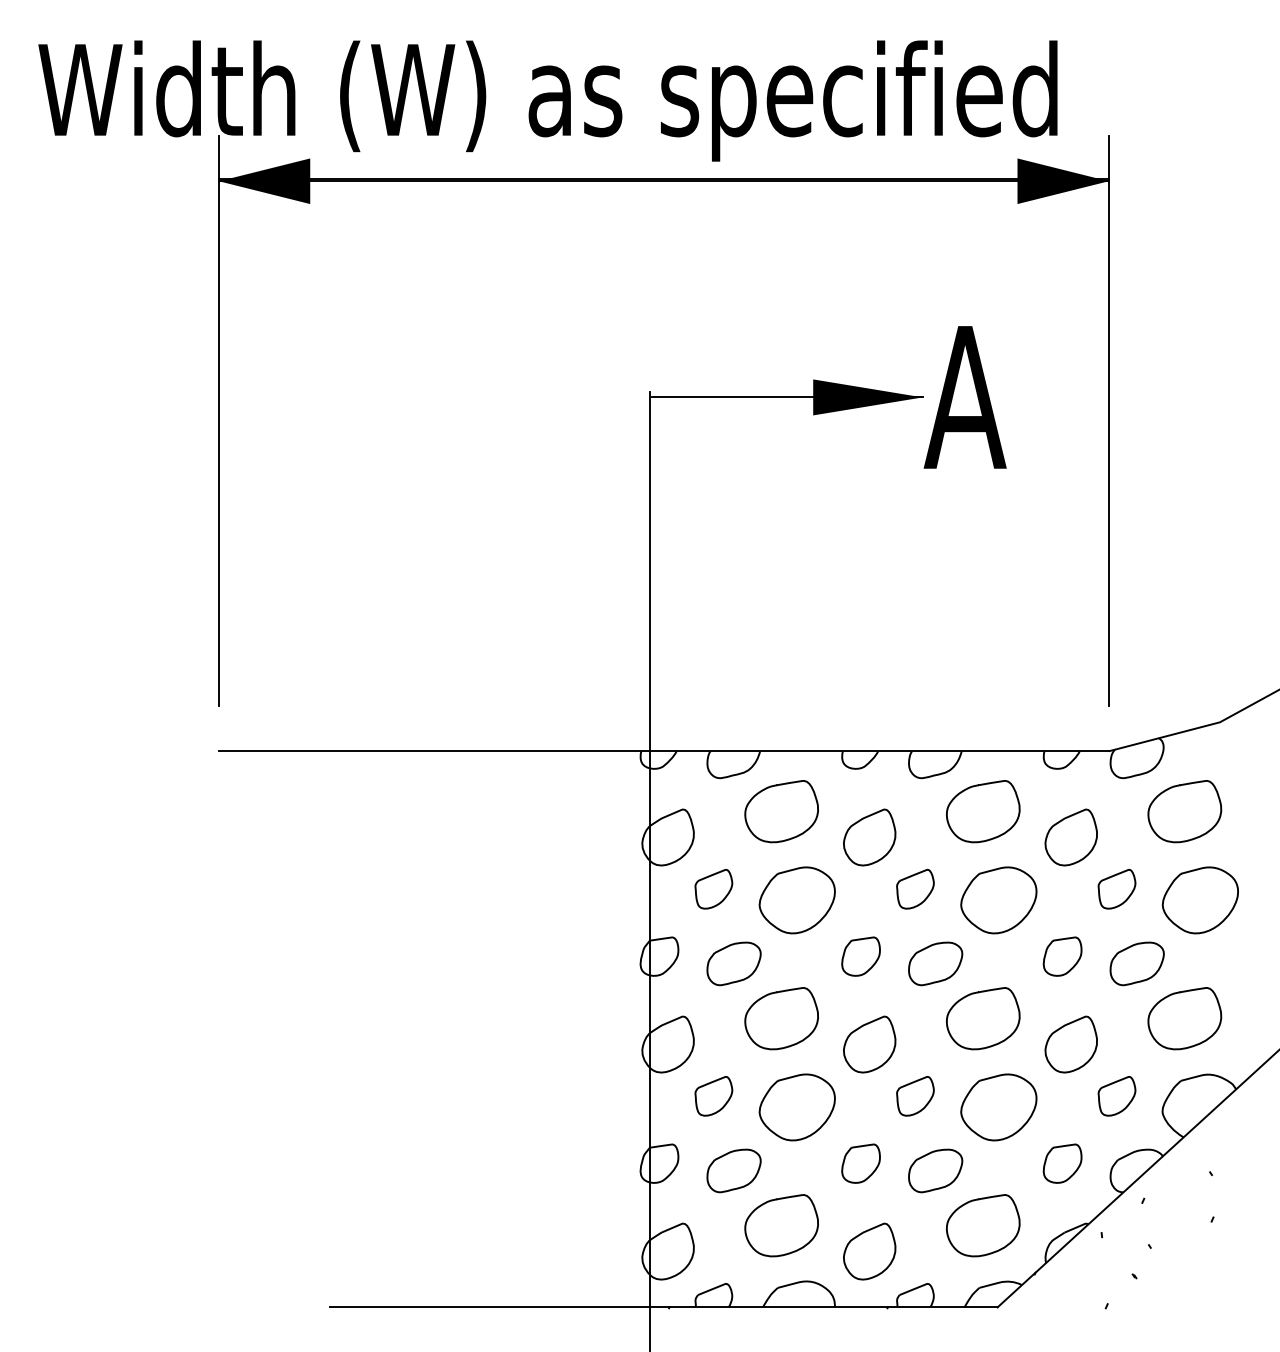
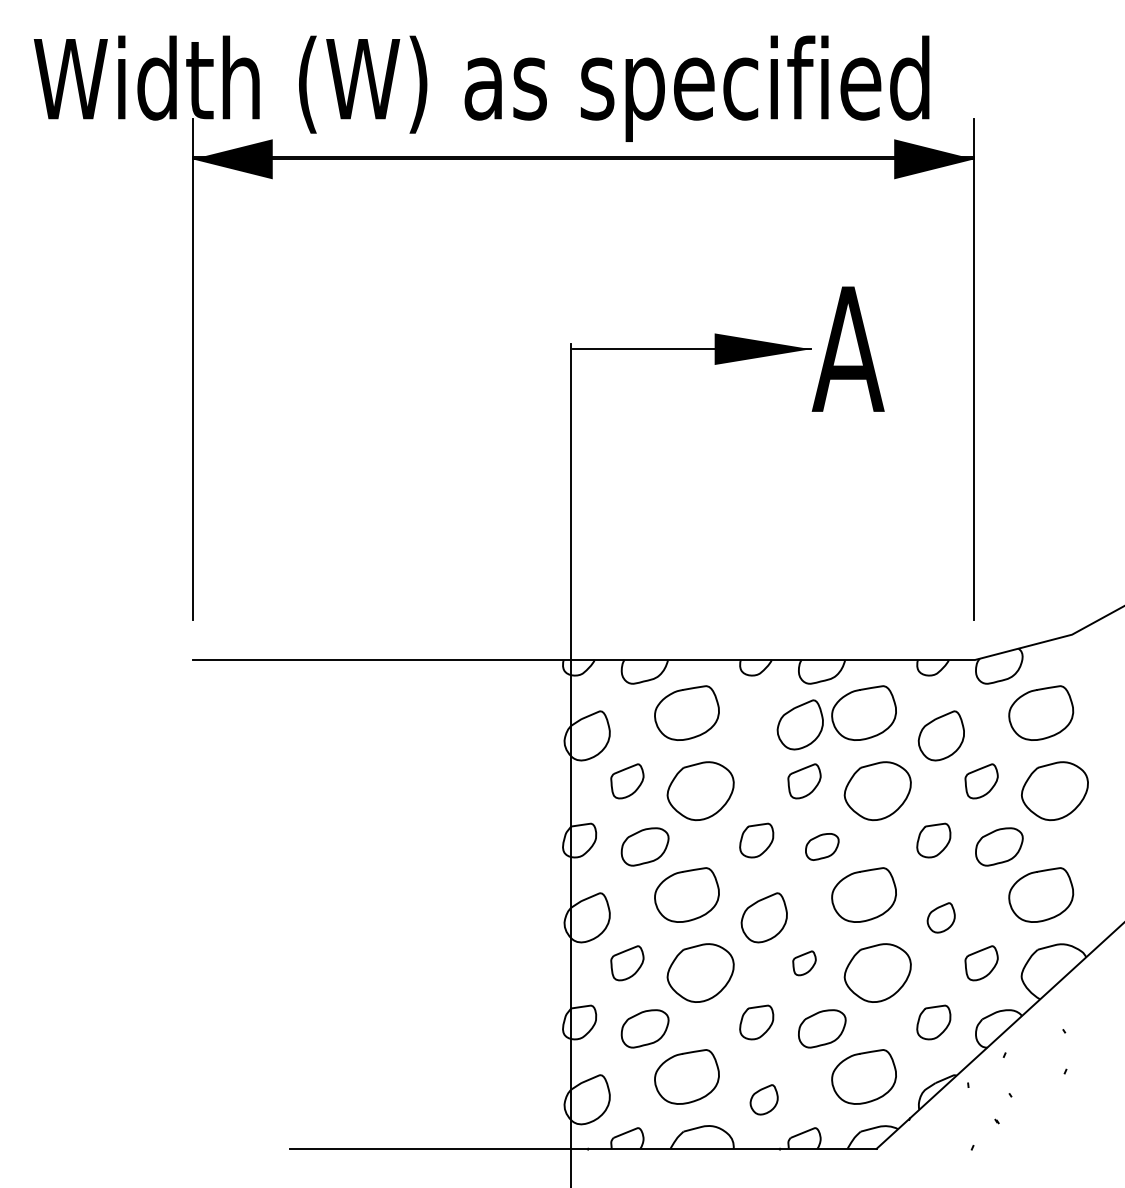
part: (868, 837) -> (799, 724), moved
part: (935, 963) -> (822, 846), size x0.7
part: (1070, 1044) -> (940, 917), size x0.6
part: (915, 1096) -> (804, 963), size x0.7
part: (868, 1251) -> (763, 1099), size x0.6

